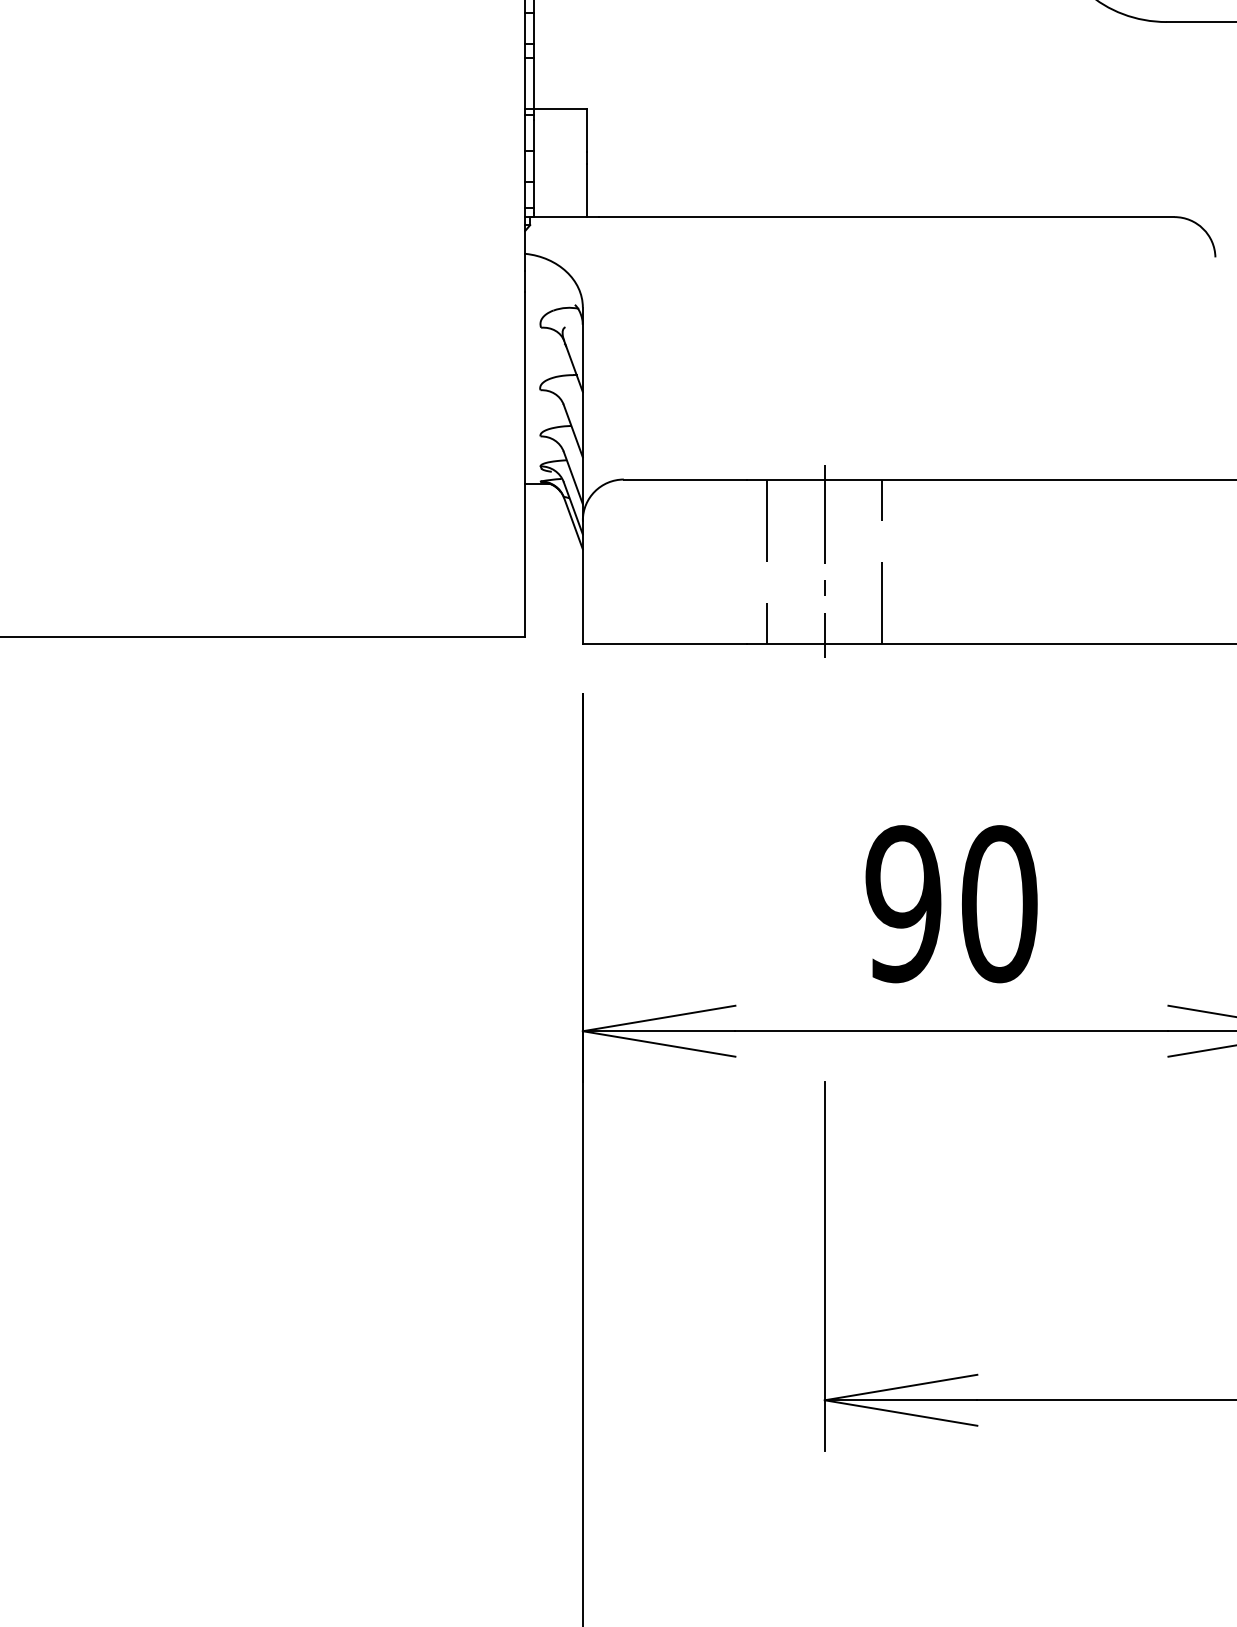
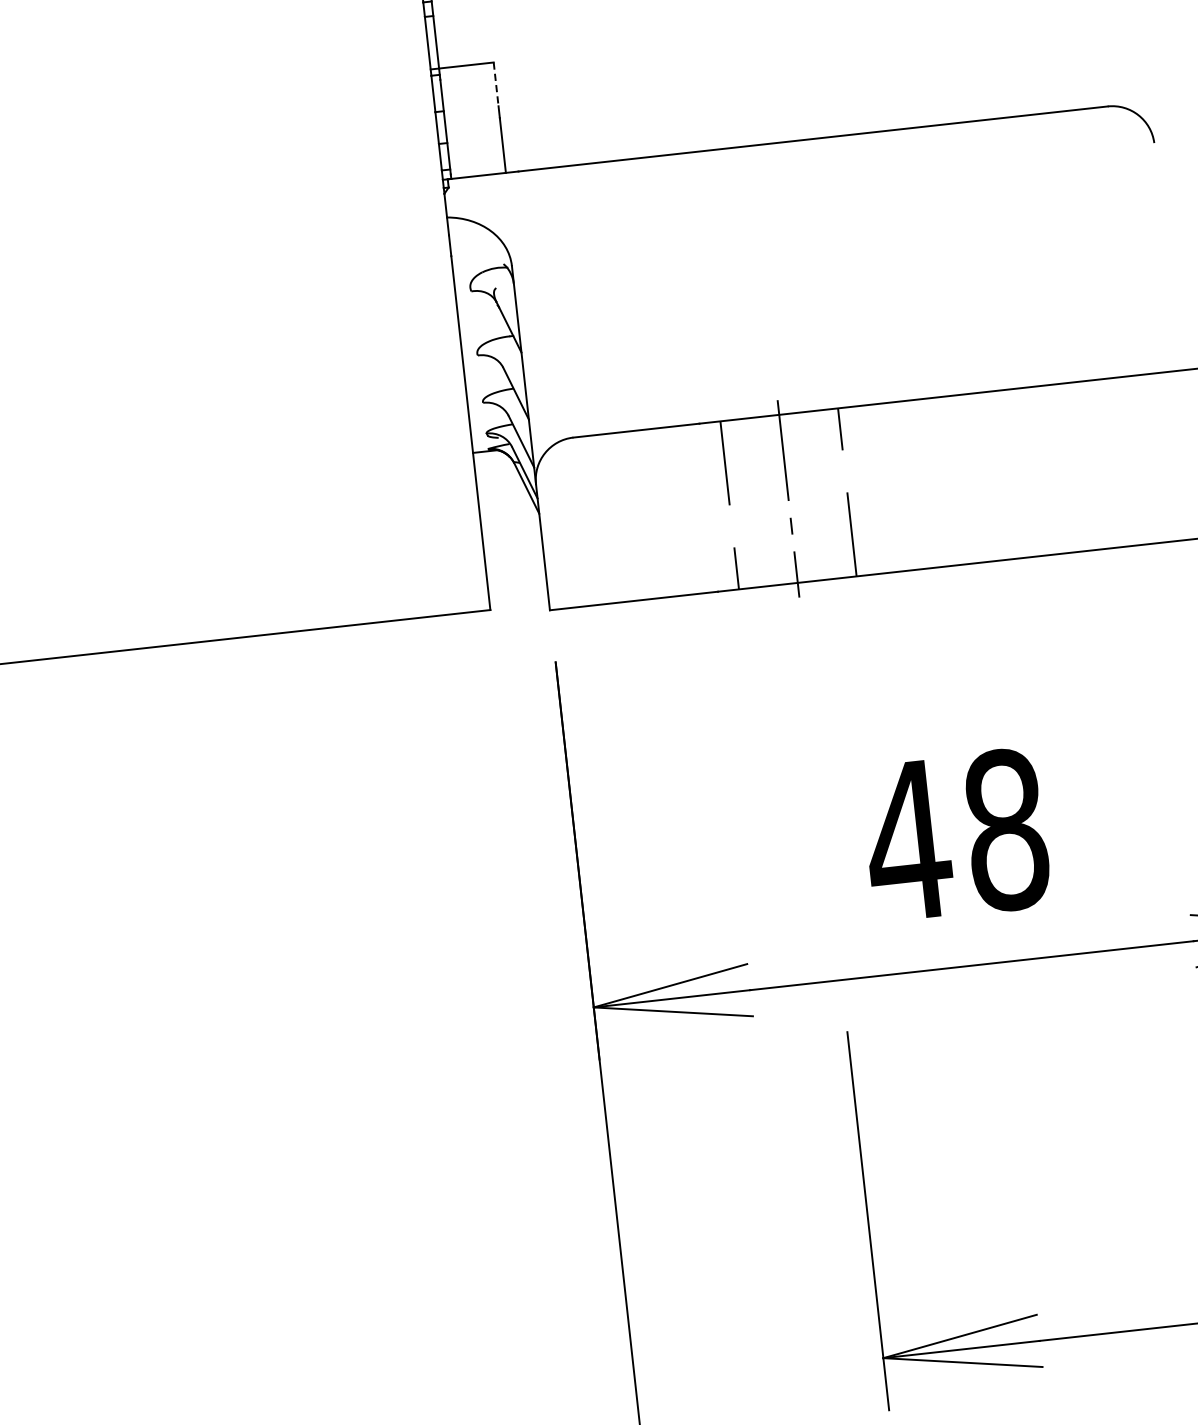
line: (586, 131) -> (495, 85), solid -> dashed
text: (950, 904) -> (956, 836), 90 -> 48

